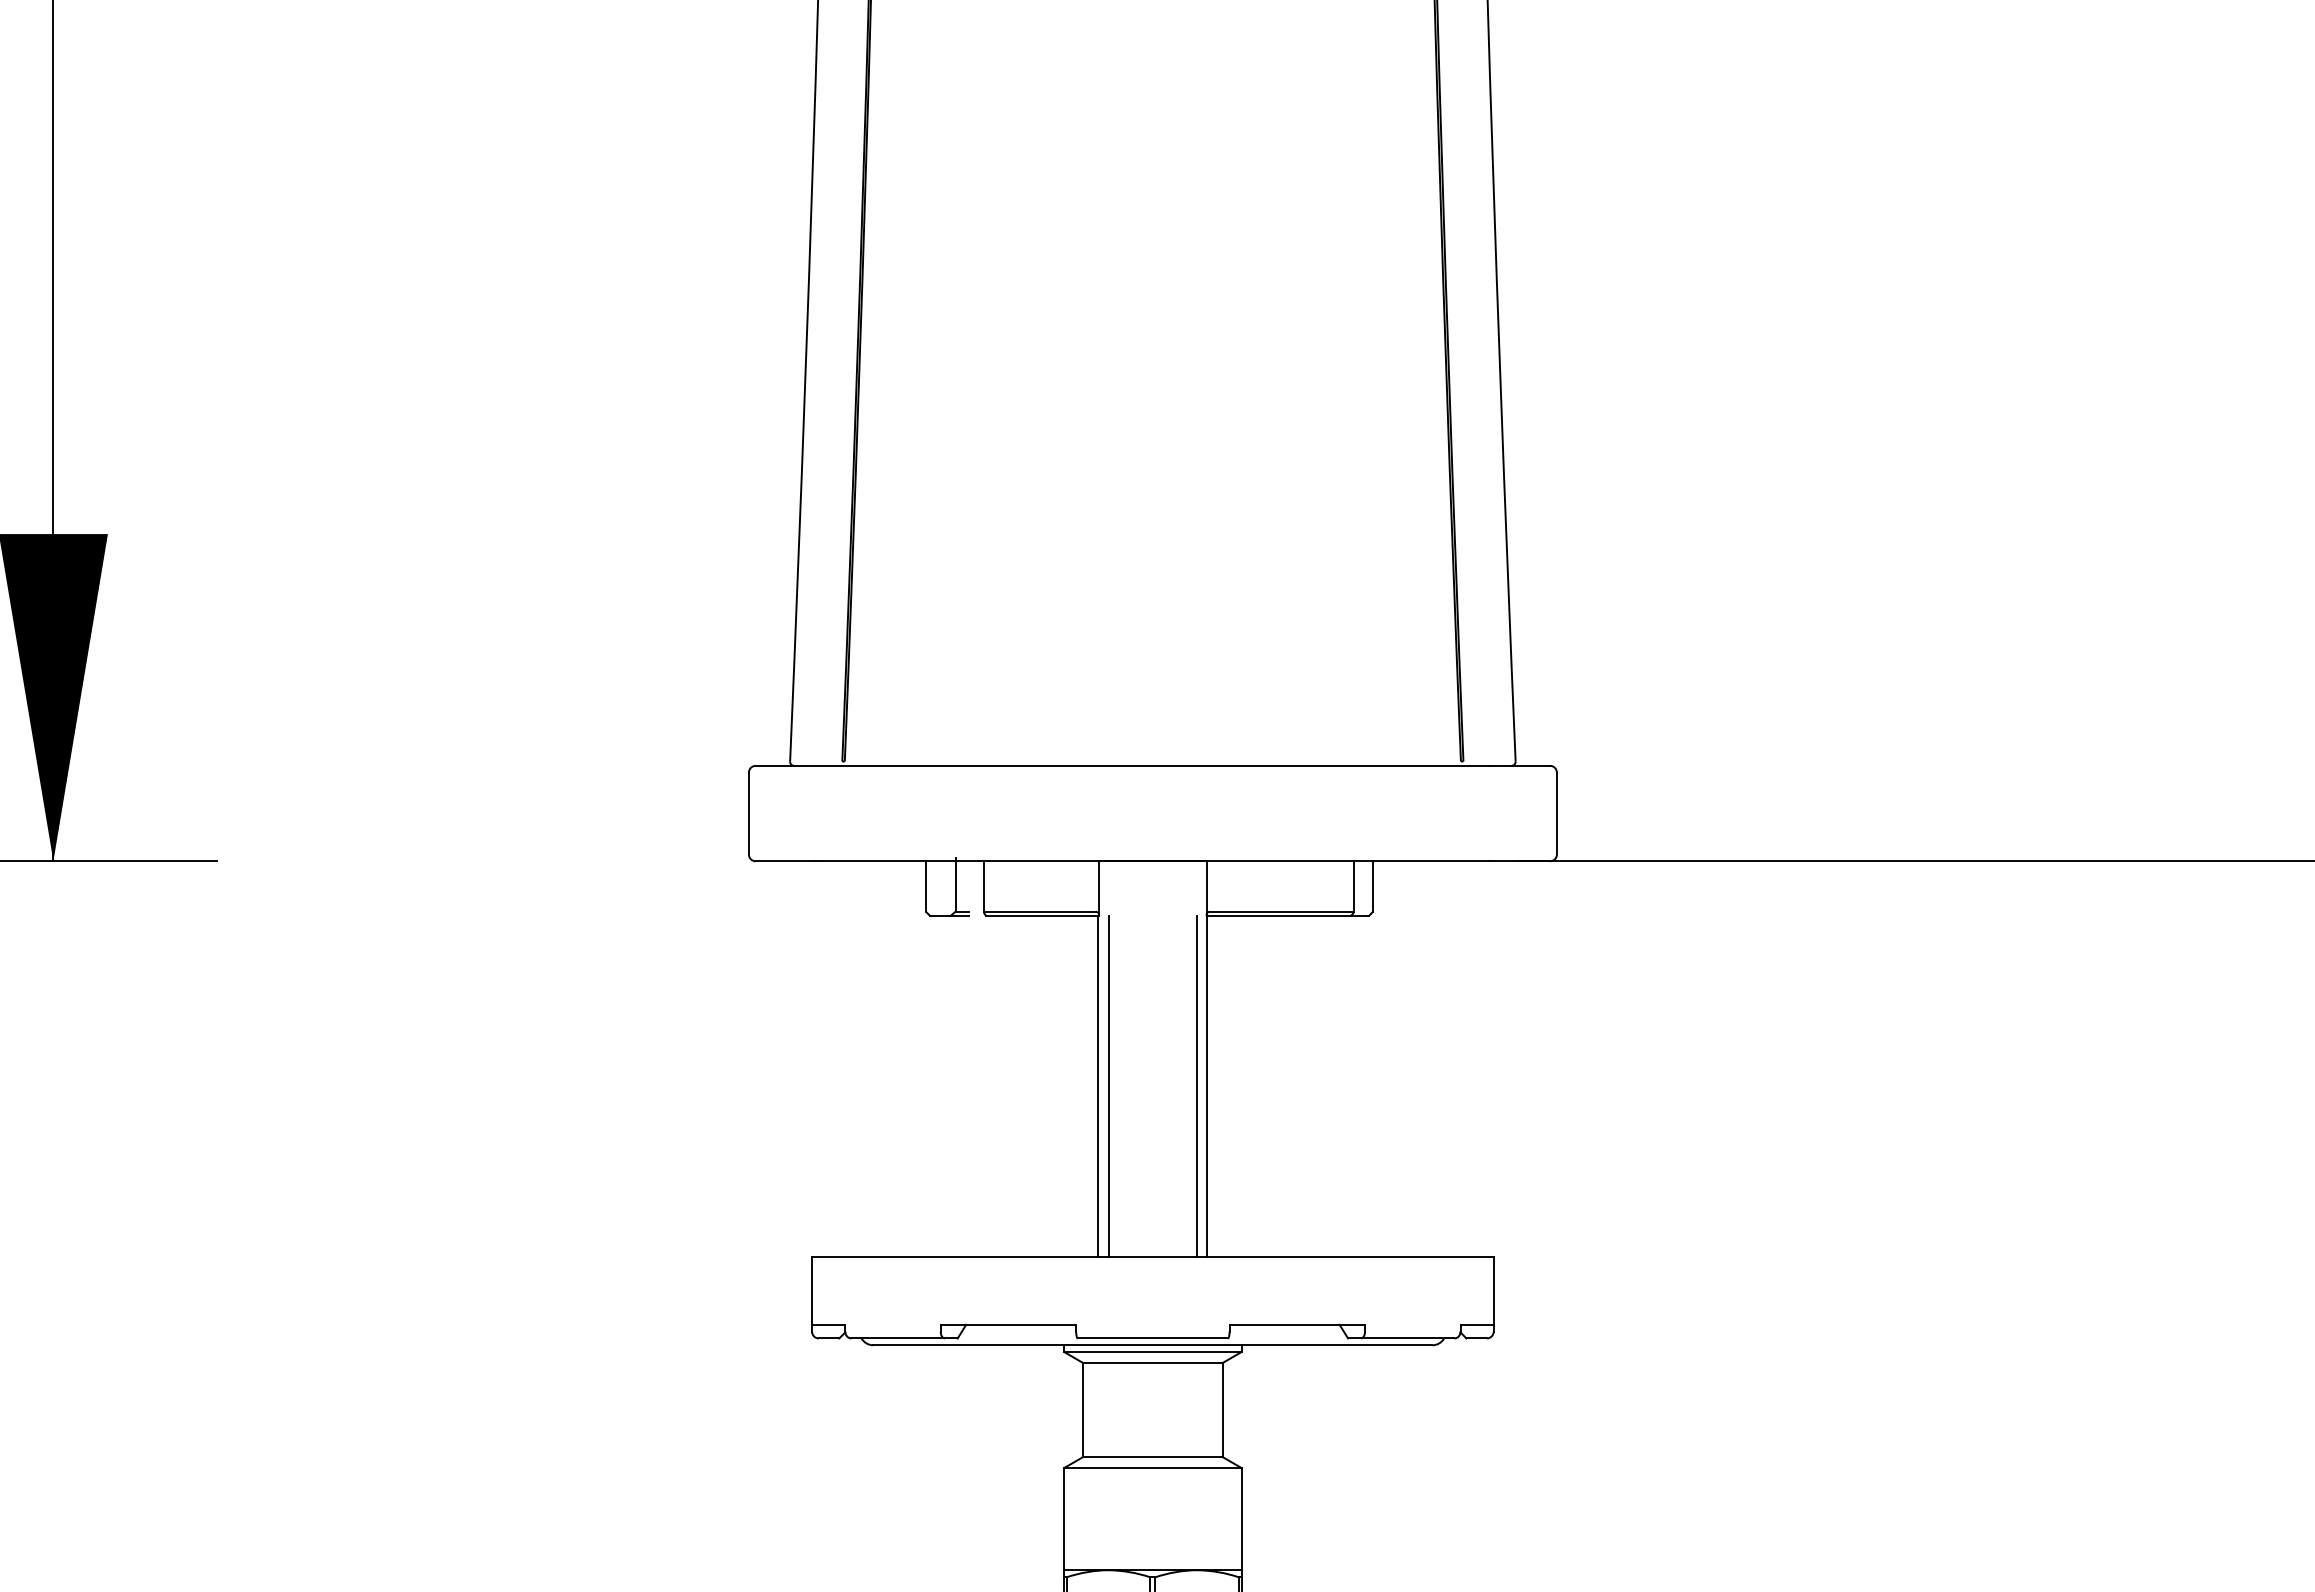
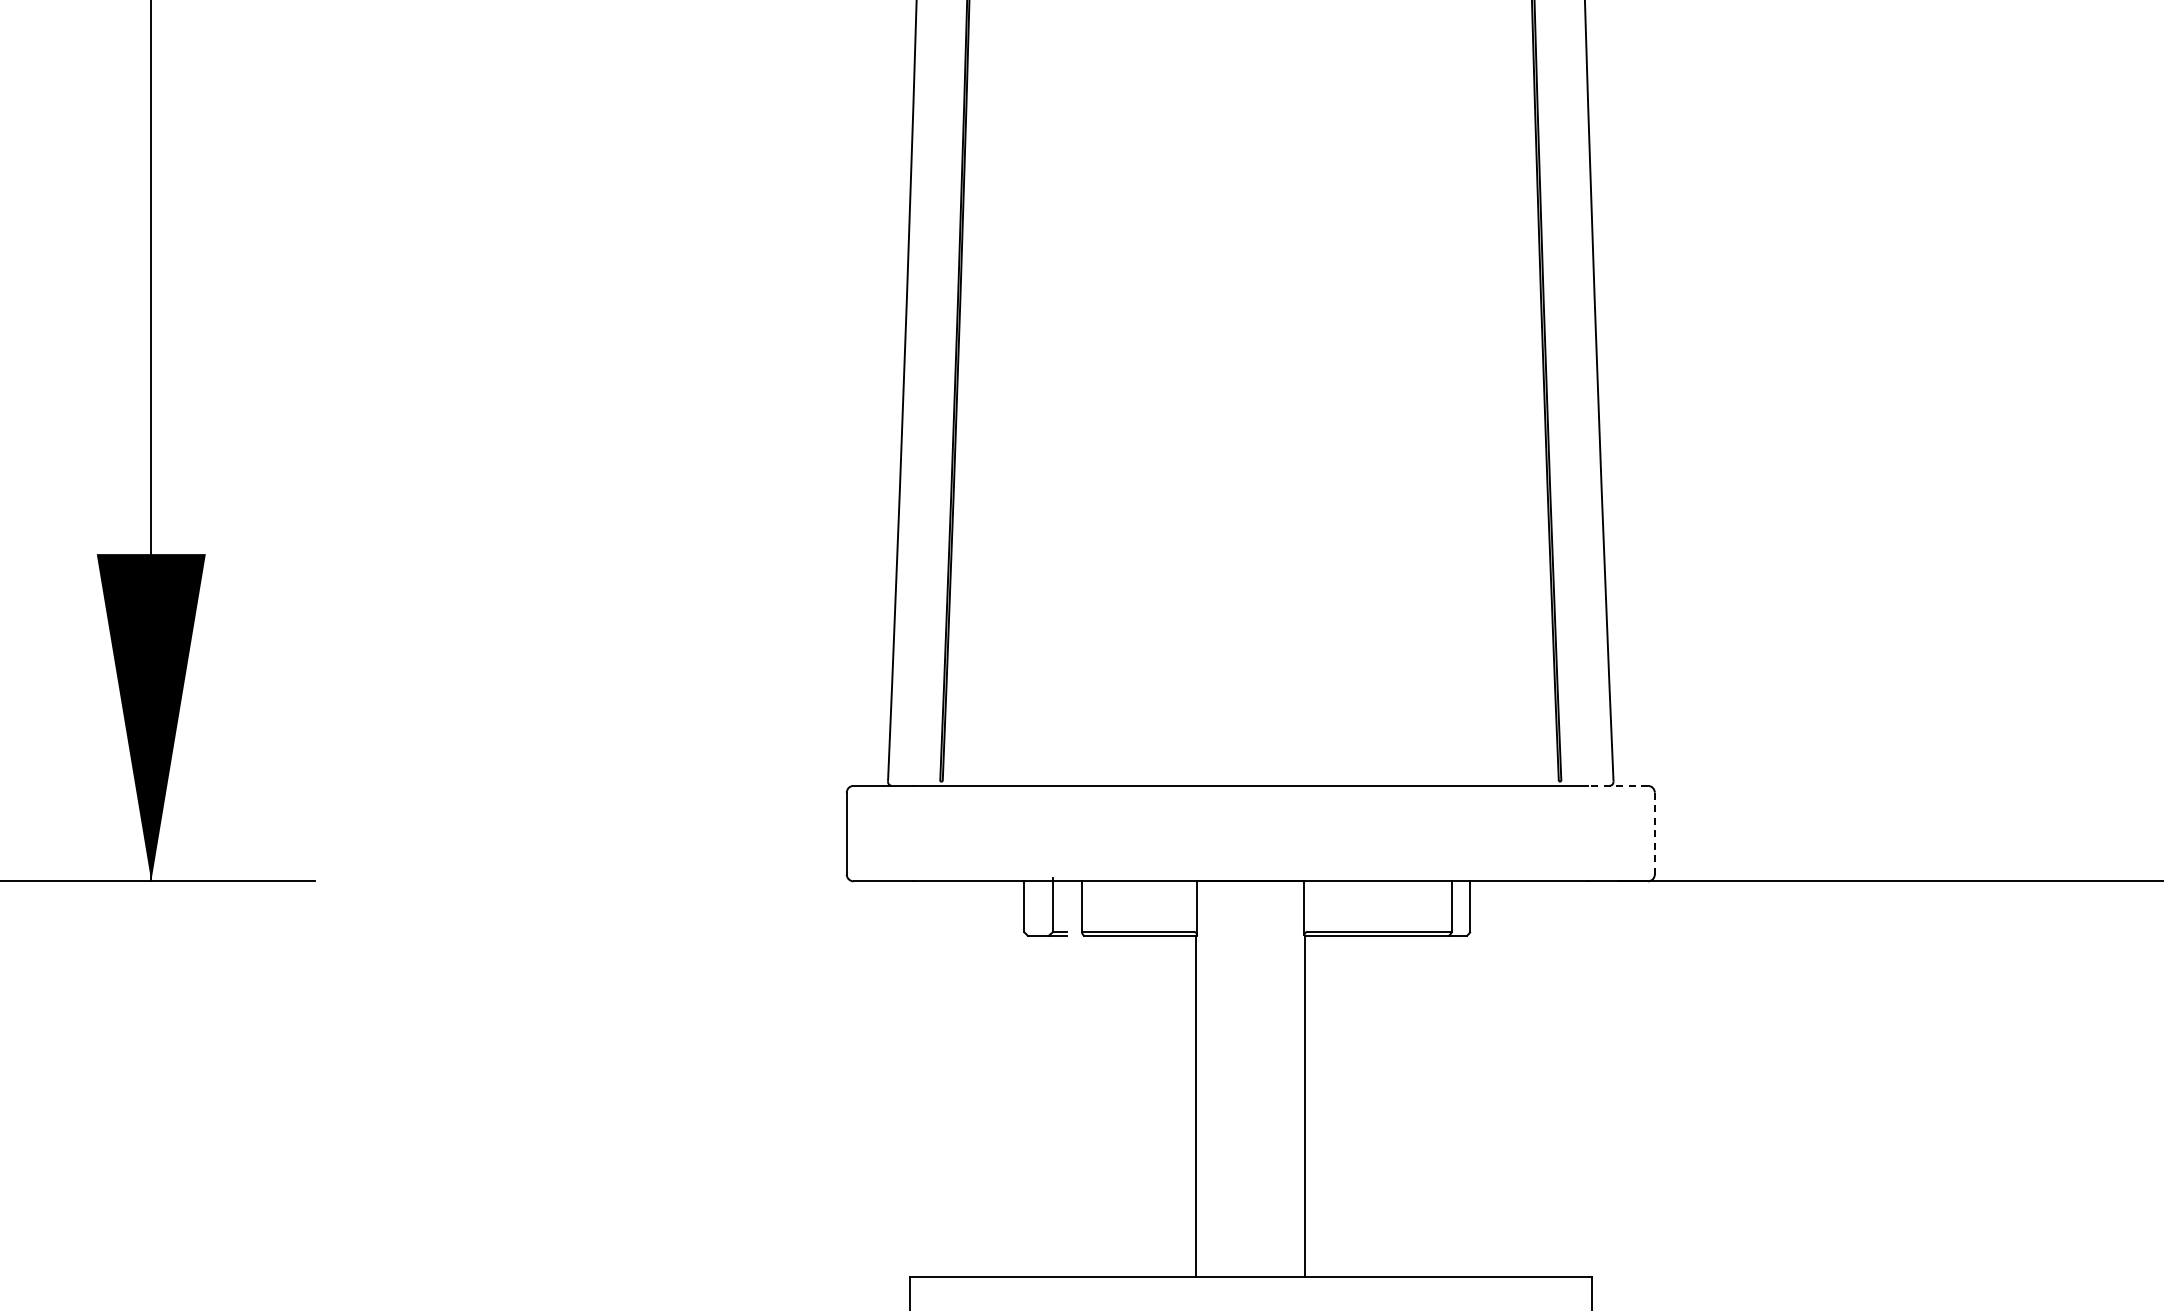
line: (1519, 765) -> (1617, 785), solid -> dashed
line: (1556, 813) -> (1654, 833), solid -> dashed
line: (1108, 1085) -> (1206, 1105), removed
line: (1197, 1085) -> (1295, 1105), removed

